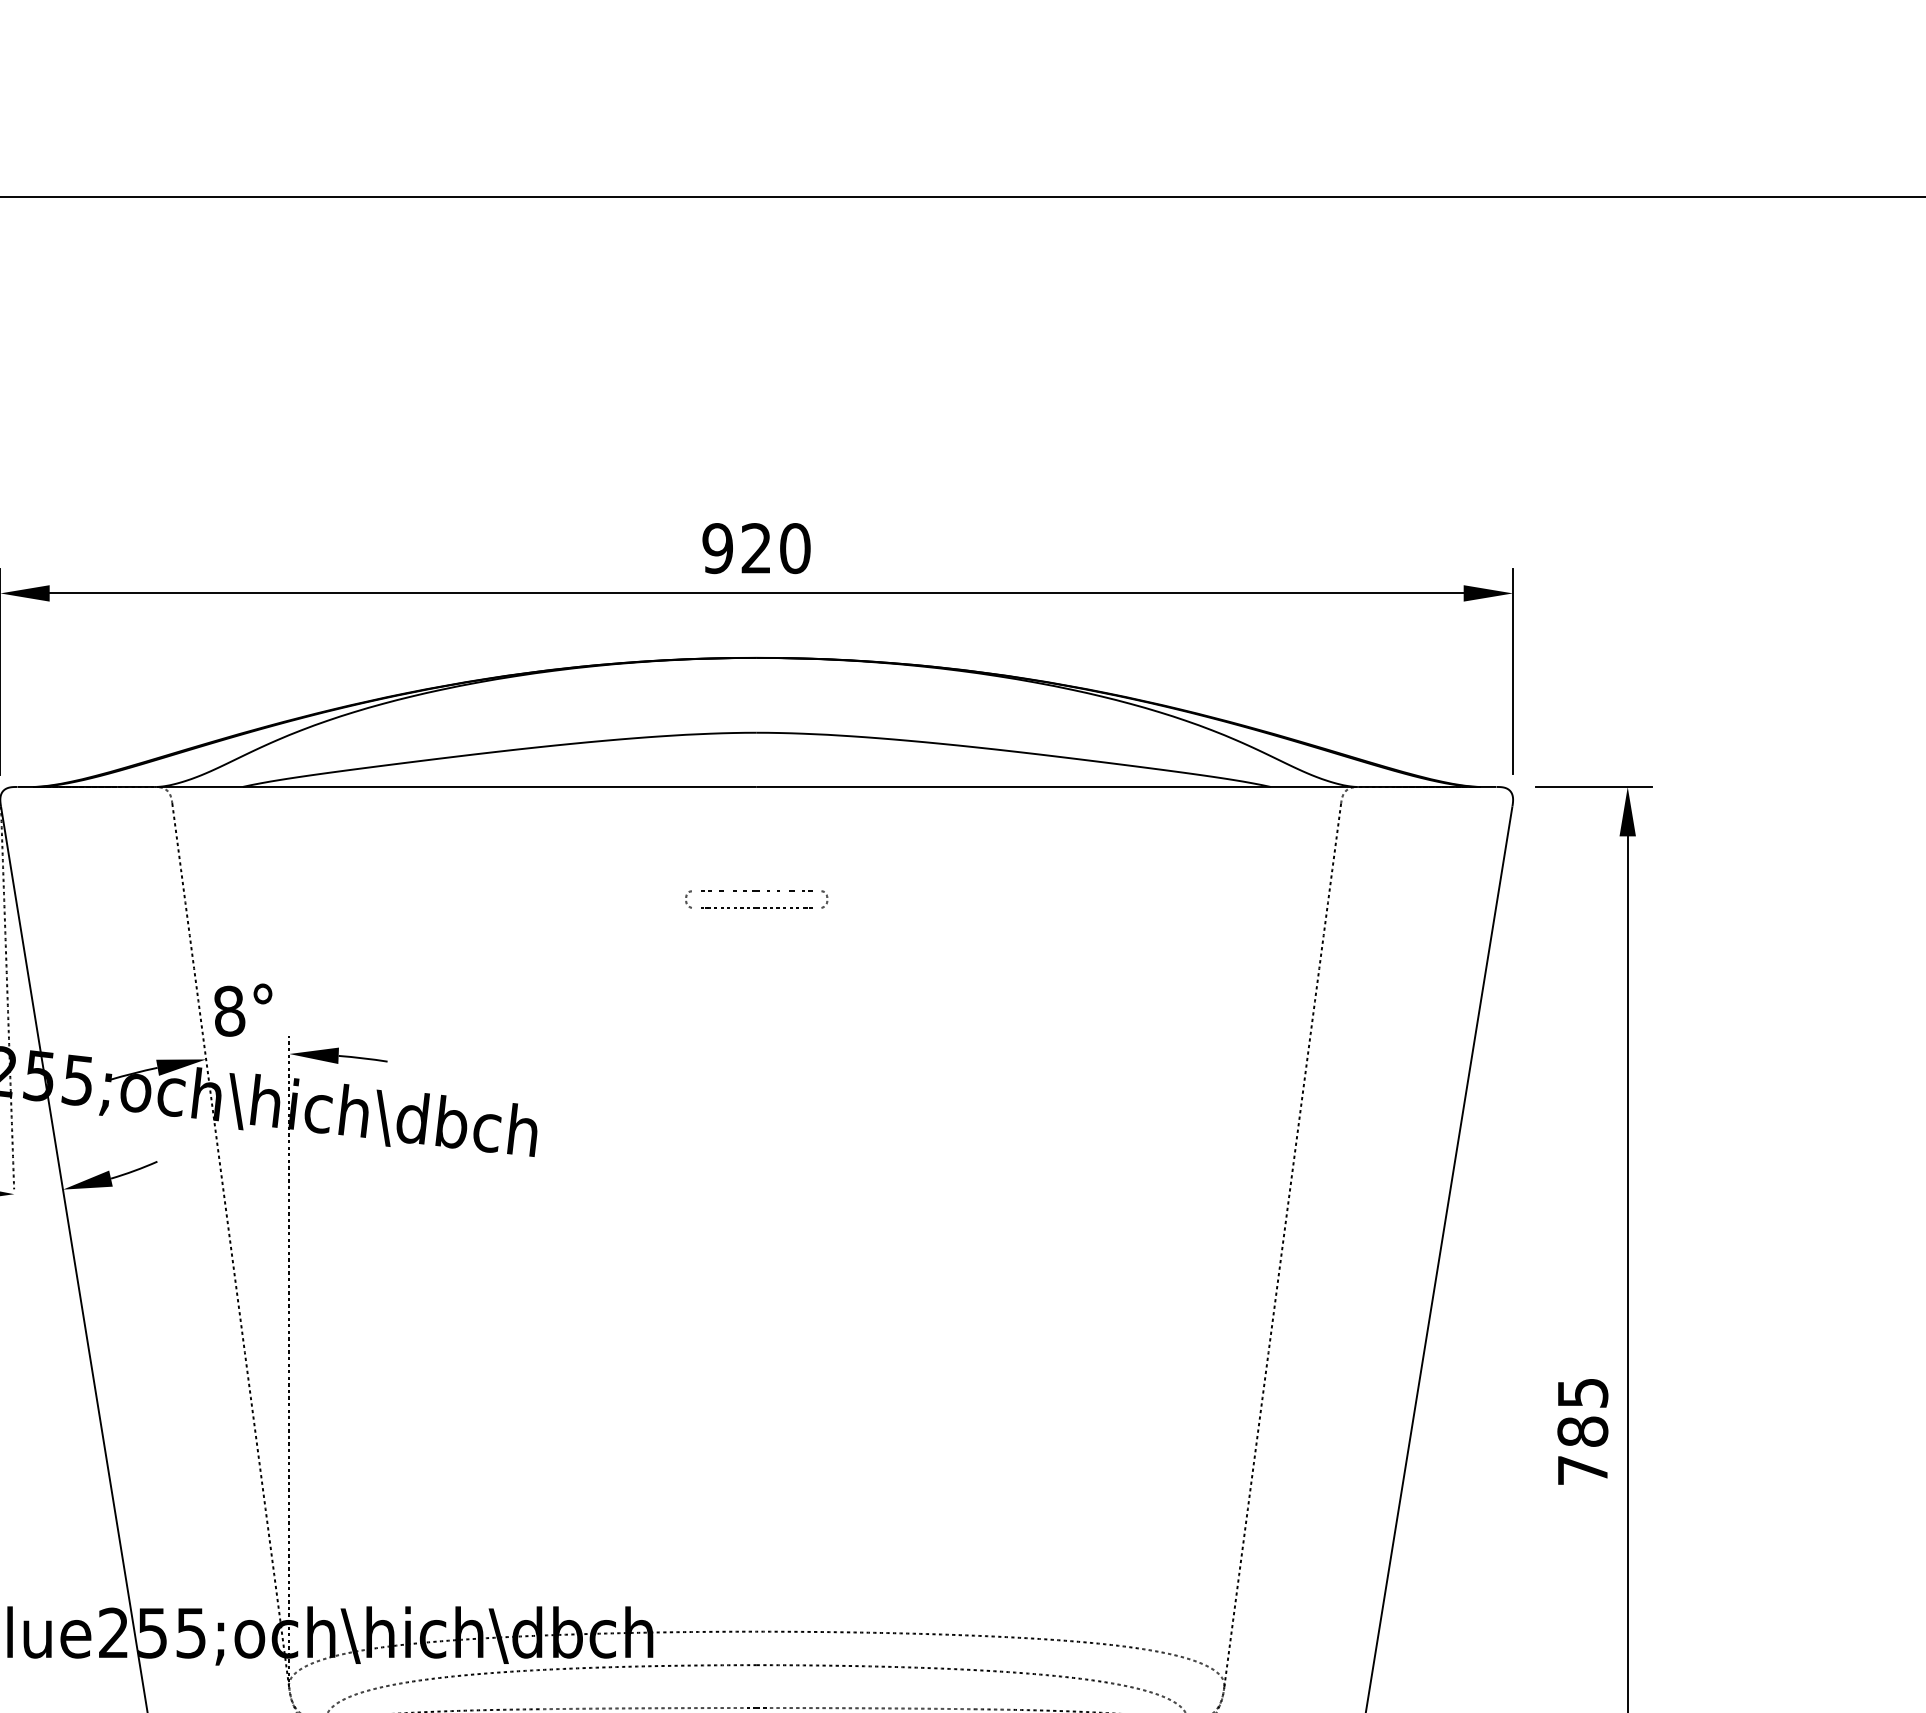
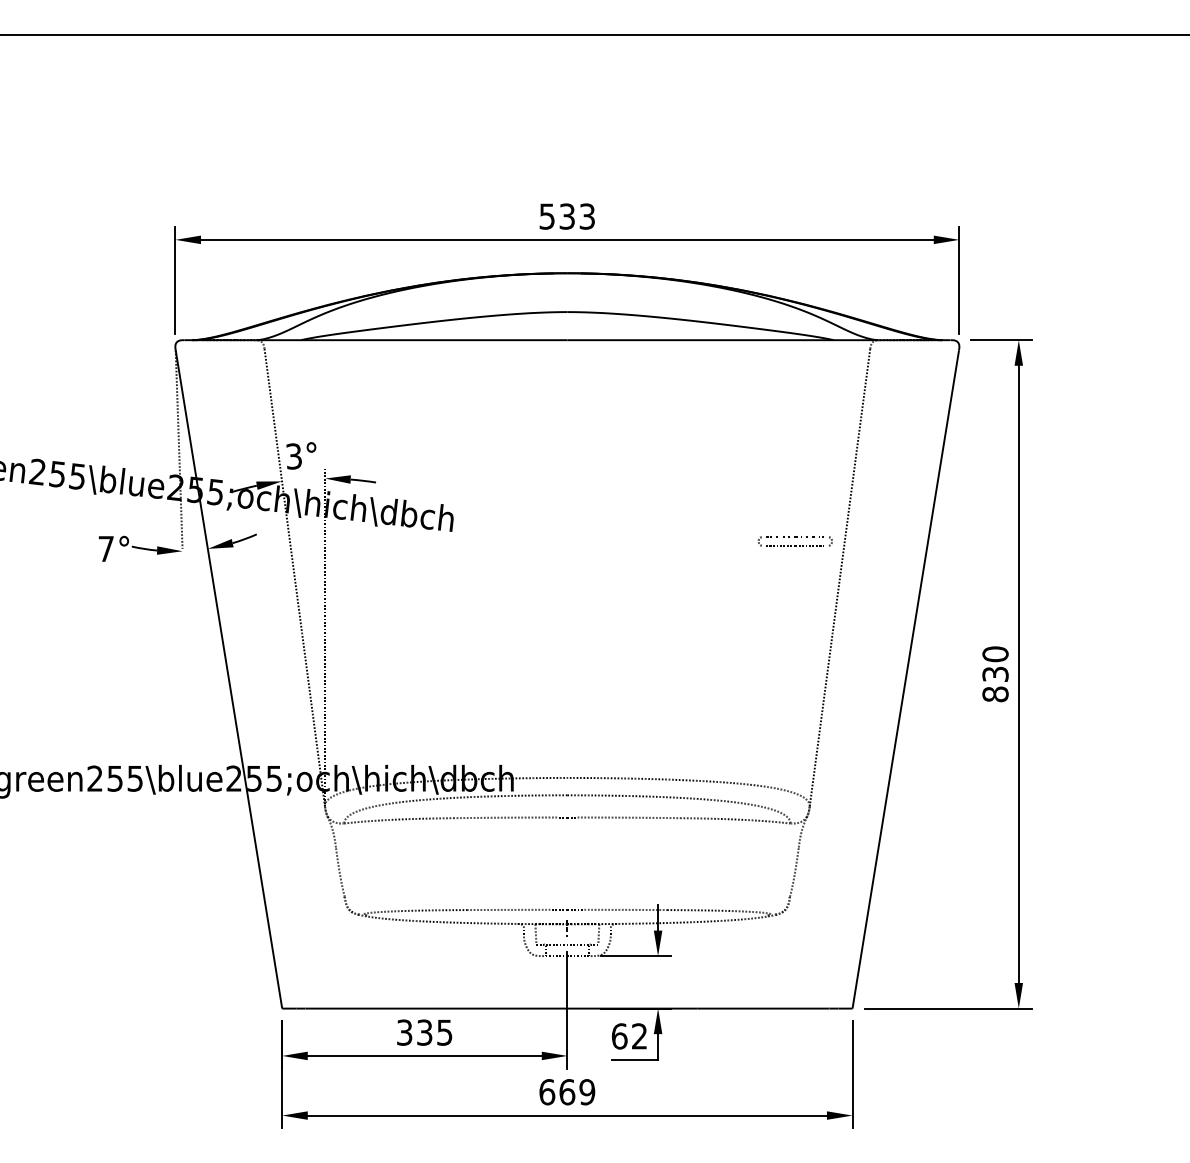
text: (756, 548) -> (567, 216), 920 -> 533
part: (755, 899) -> (794, 541), moved
text: (230, 1011) -> (294, 456), 8° -> 3°
text: (1582, 1432) -> (995, 674), 785 -> 830

